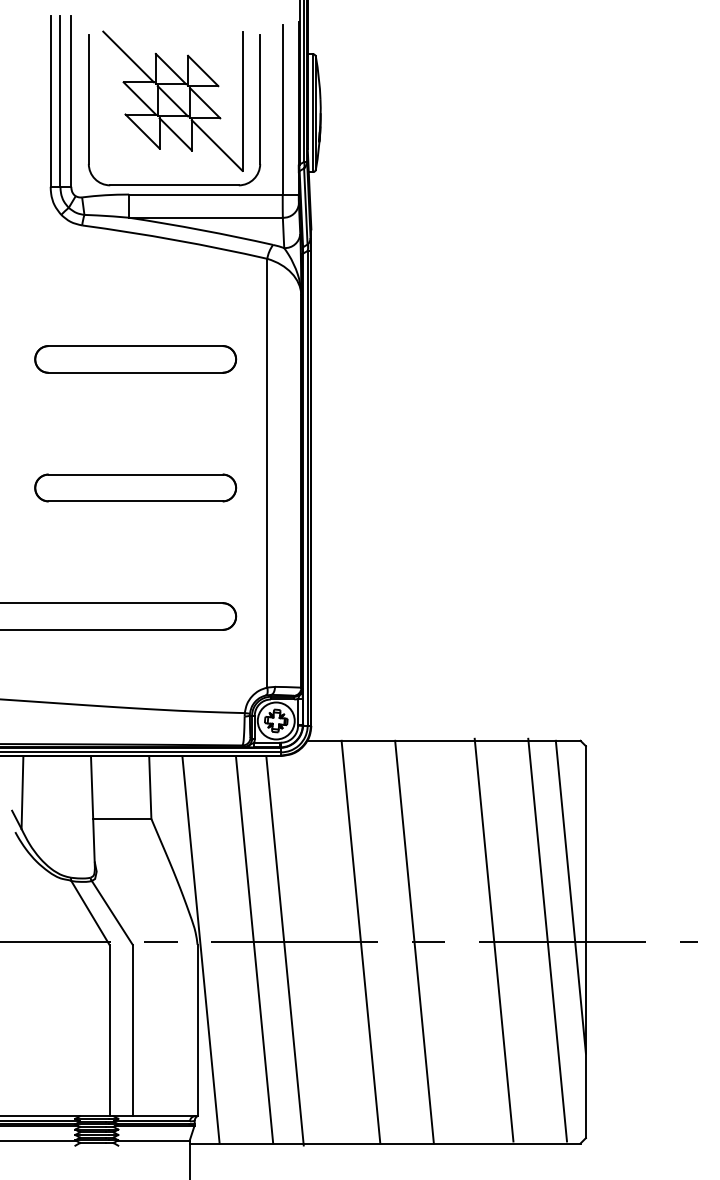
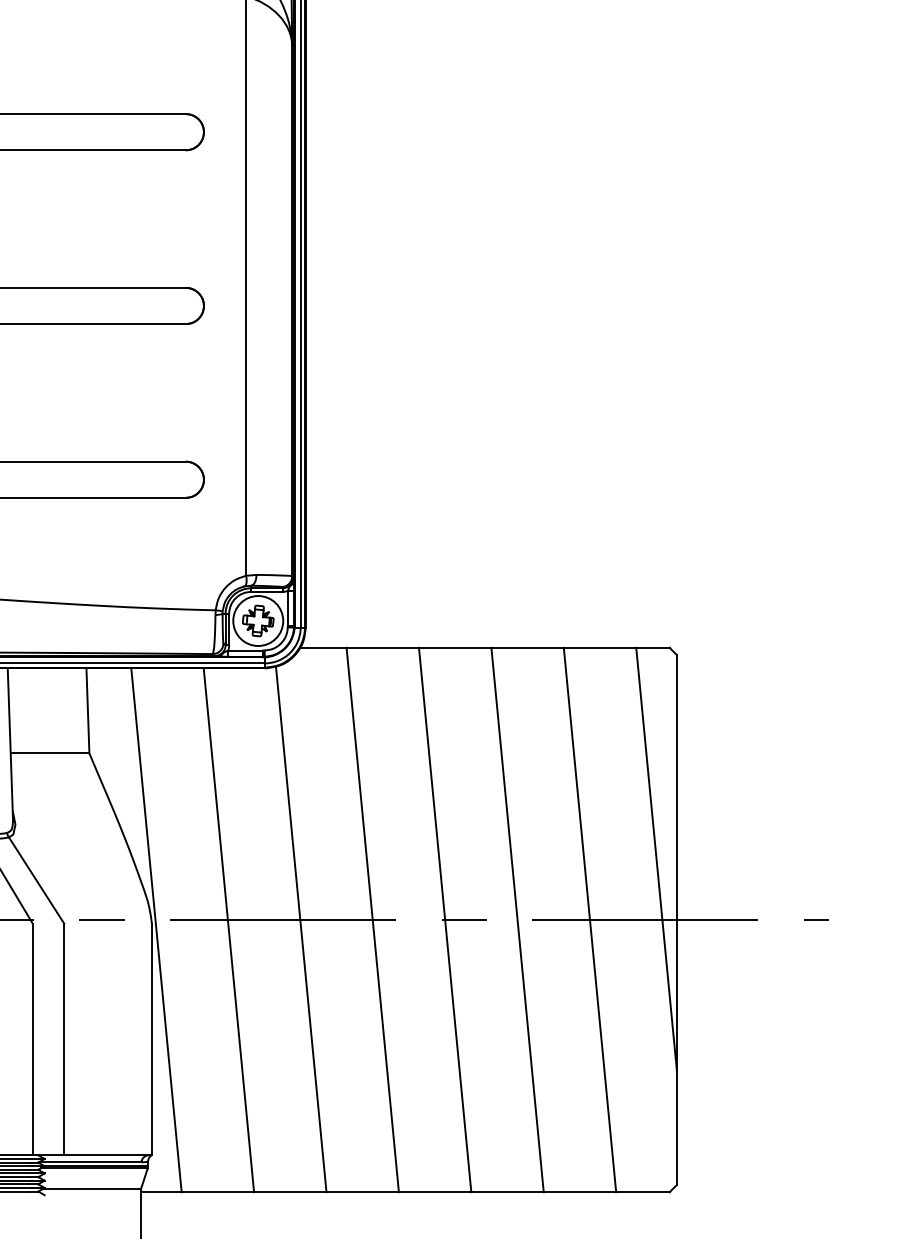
line: (493, 939) -> (516, 919), moved
line: (547, 939) -> (589, 919), moved
line: (284, 950) -> (300, 928), moved

